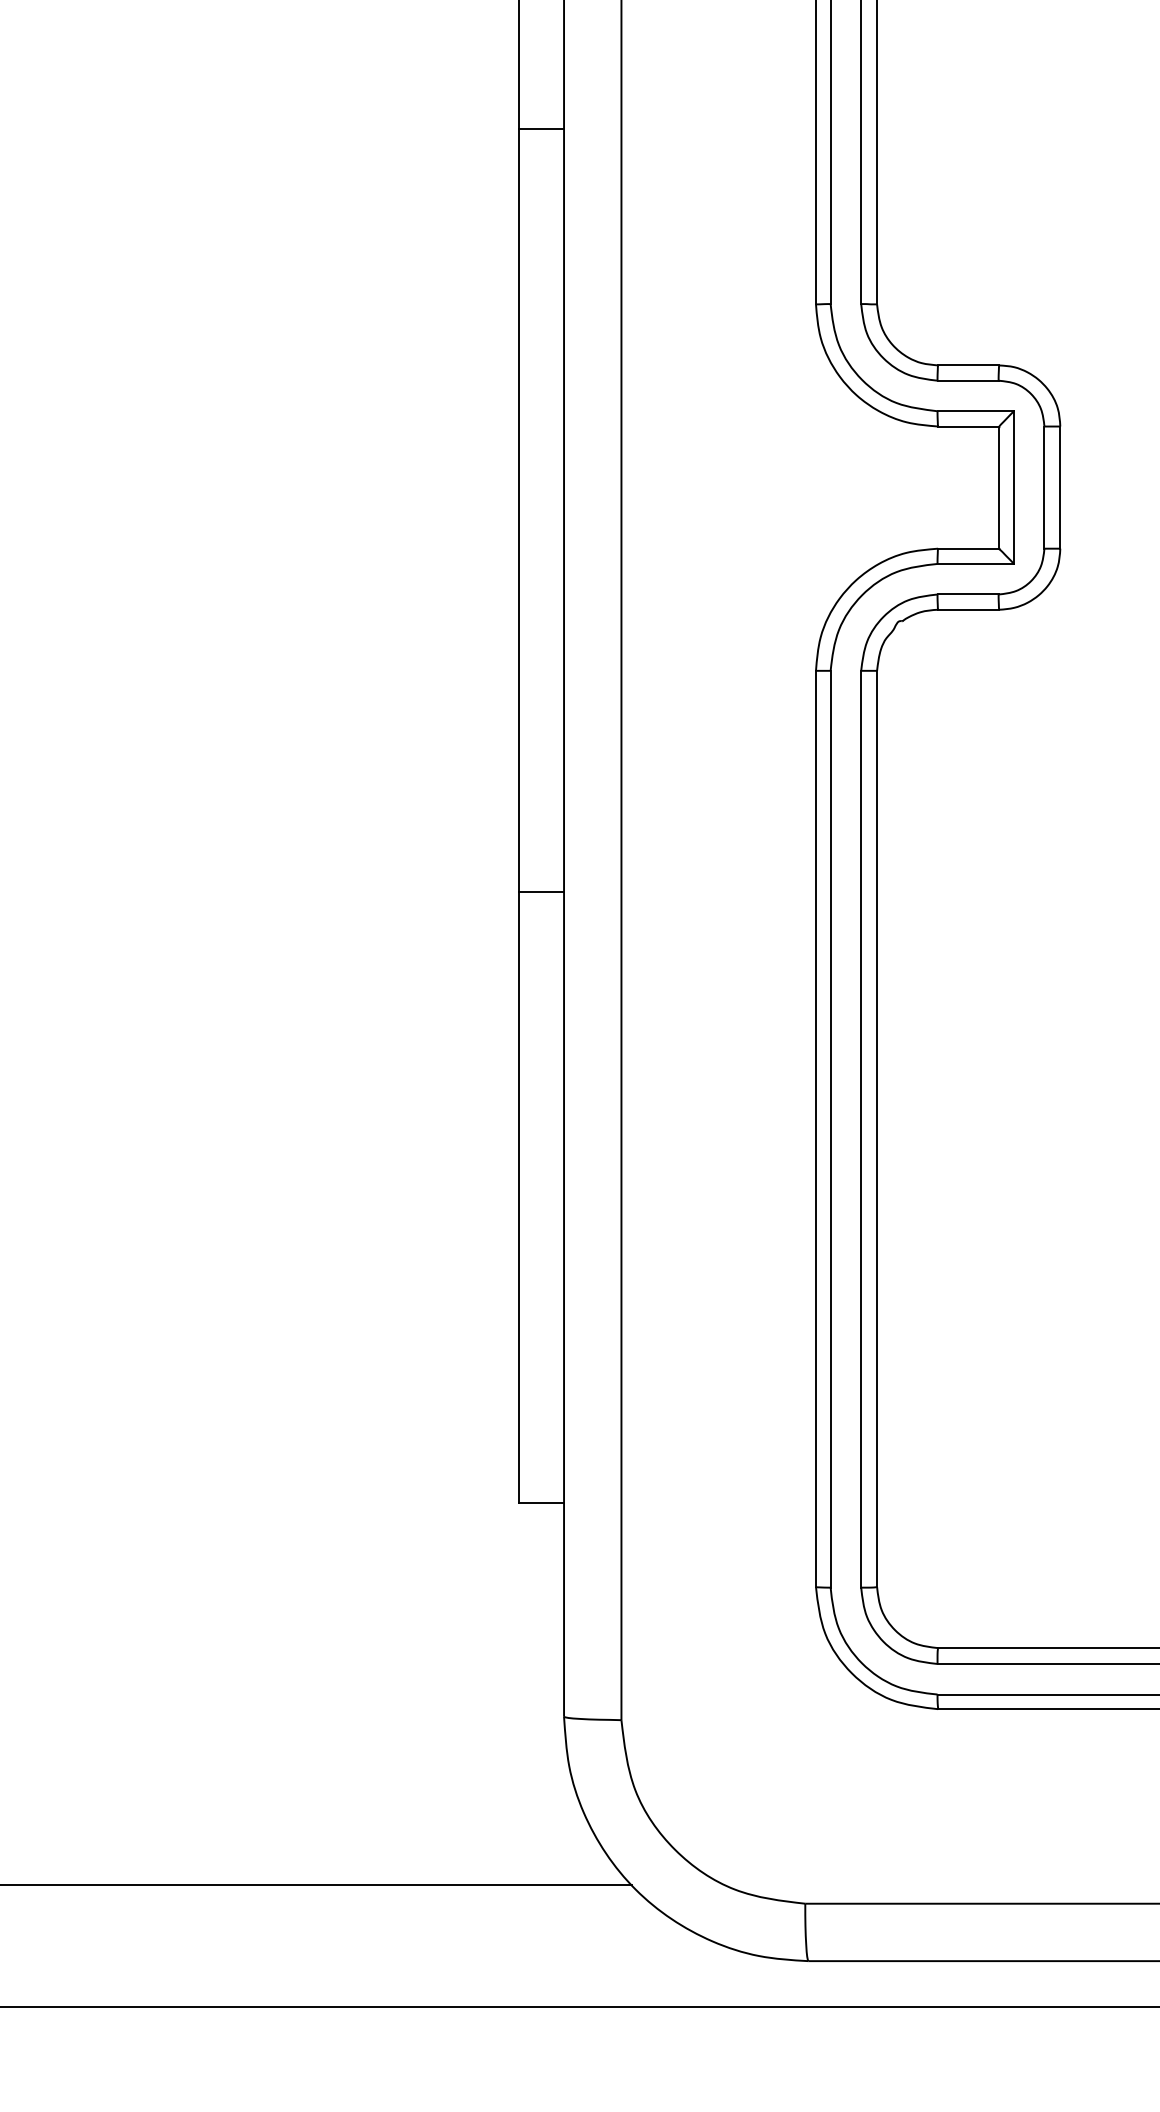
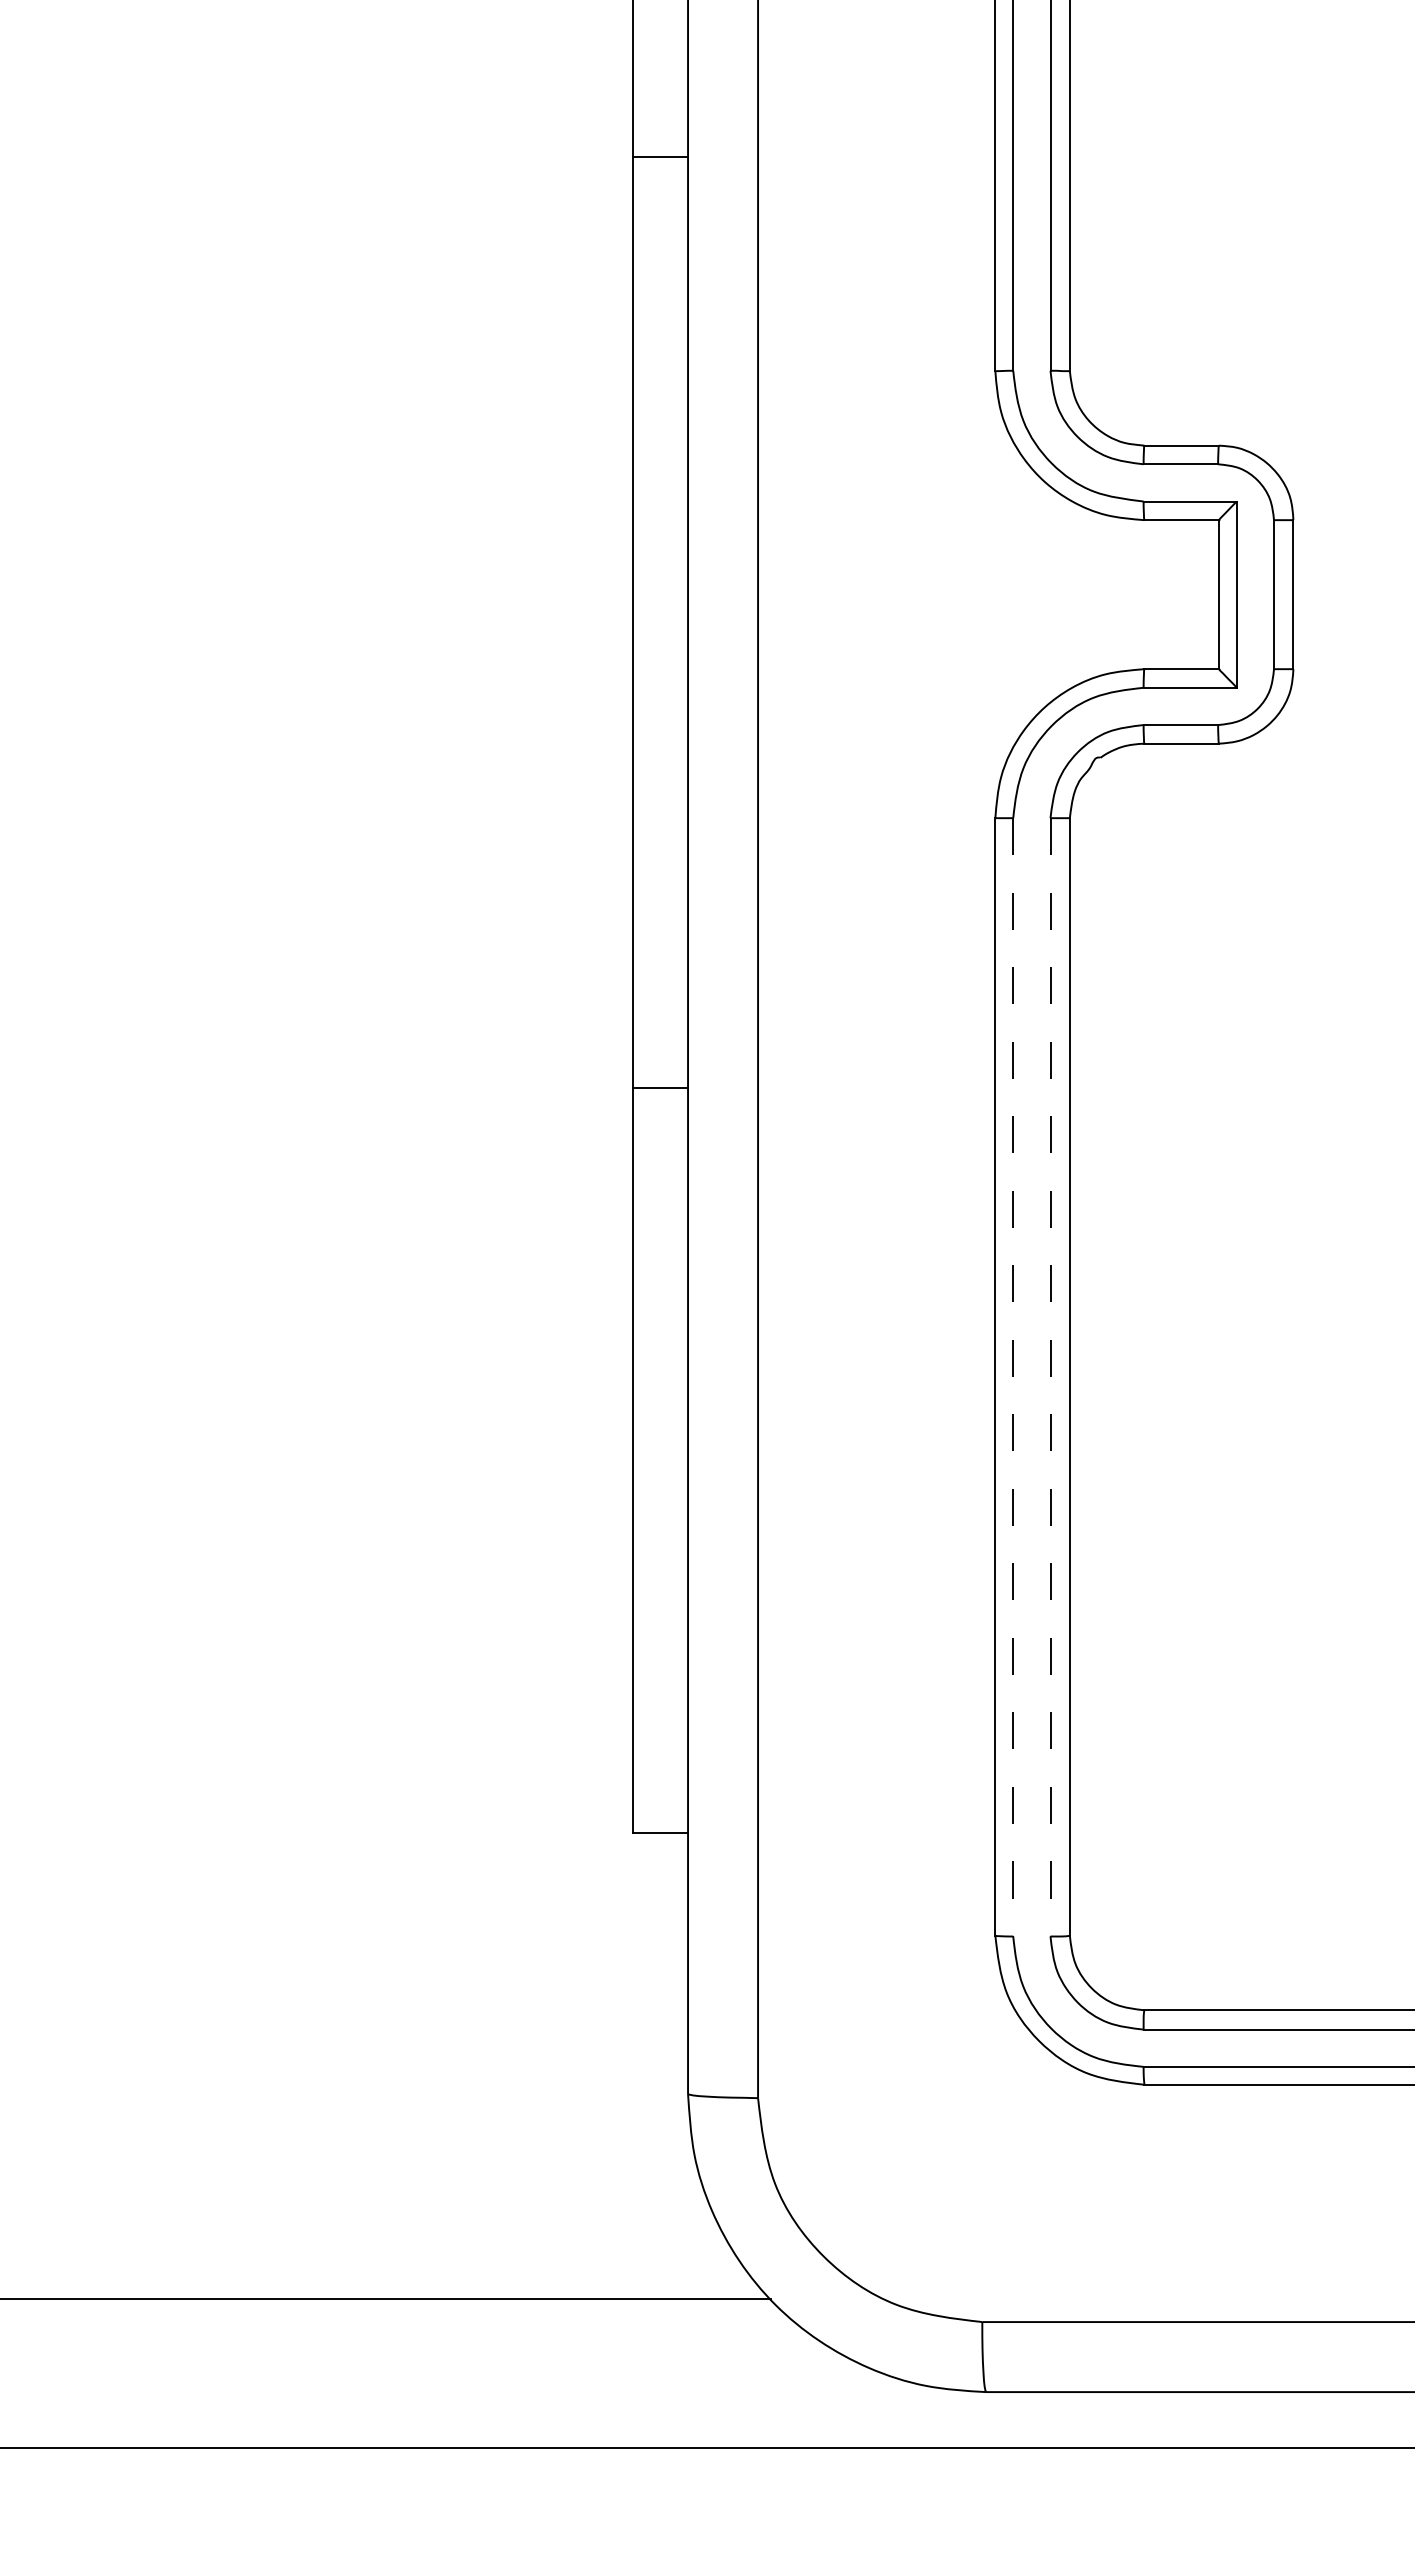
line: (830, 1129) -> (1013, 1377), solid -> dashed
line: (861, 1129) -> (1050, 1377), solid -> dashed

